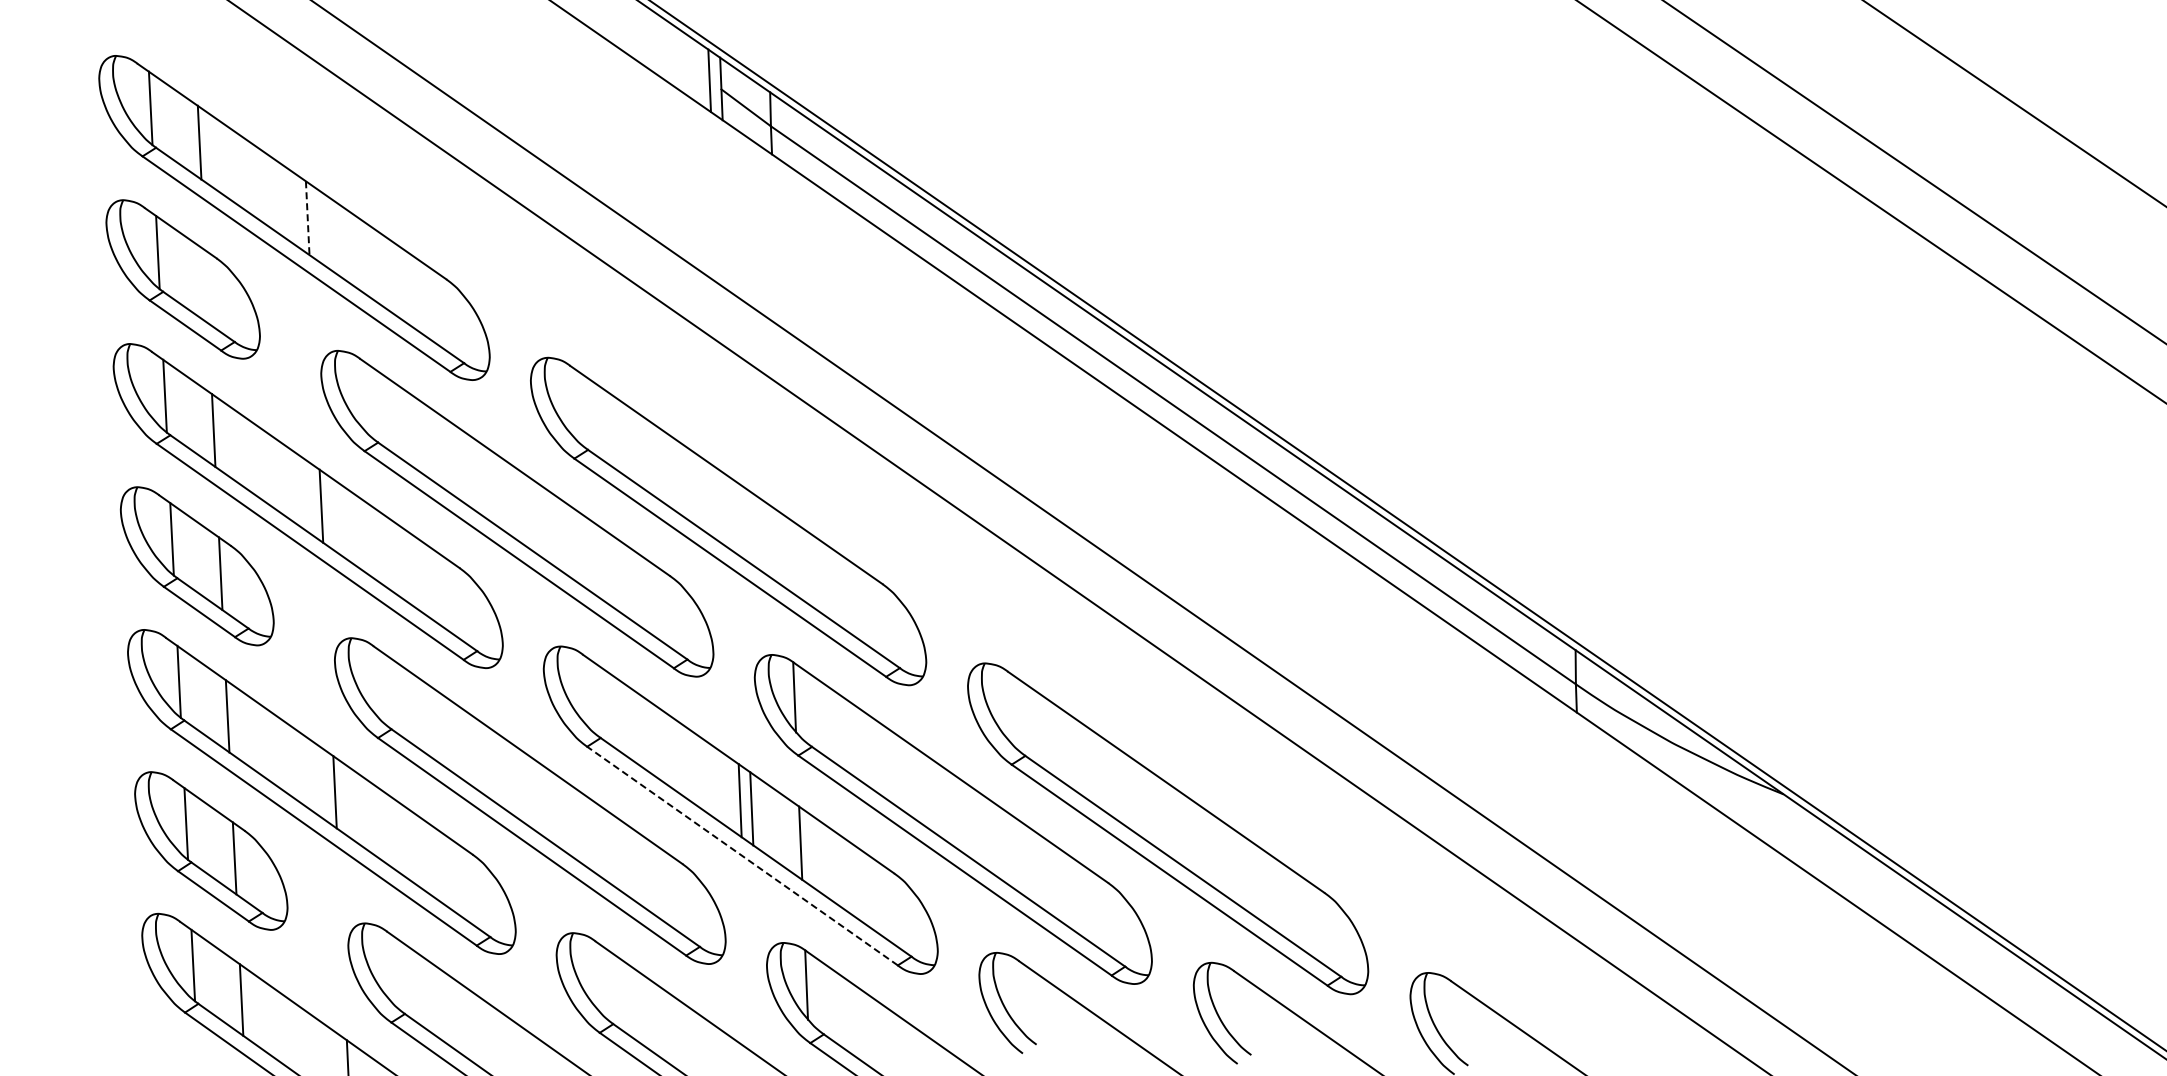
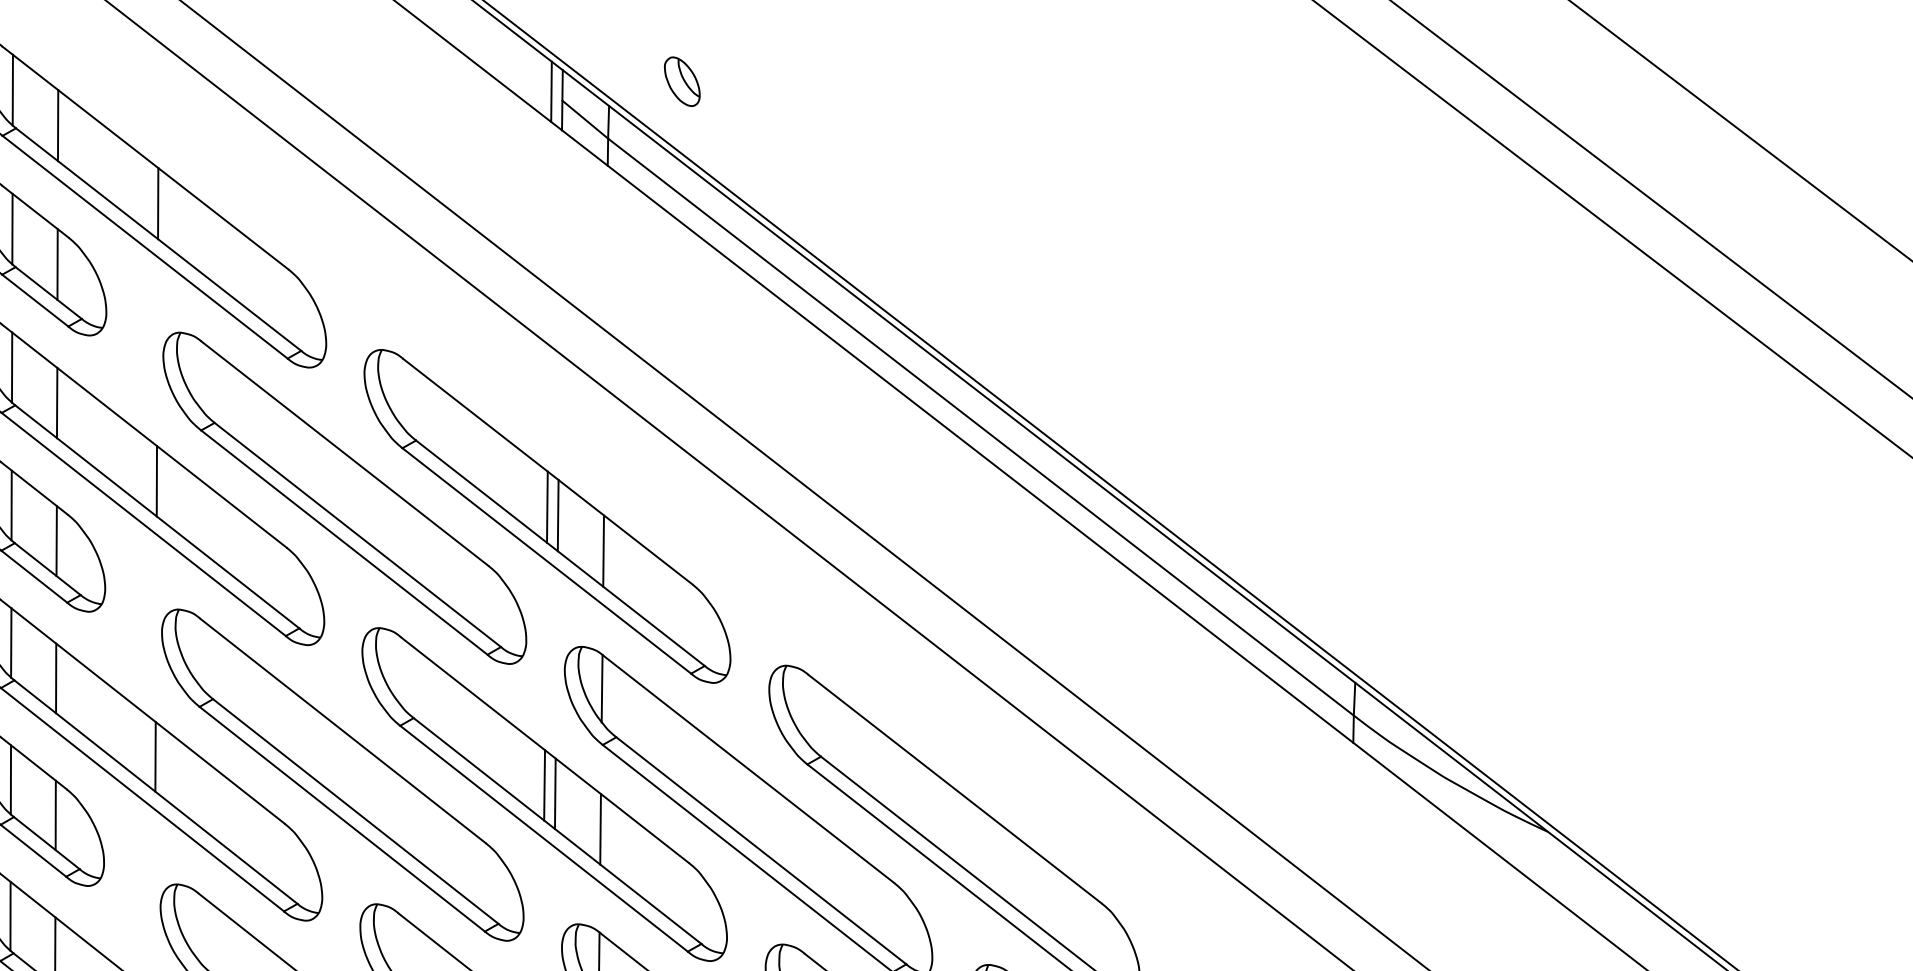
part: (844, 62) -> (682, 81), added
line: (307, 218) -> (157, 203), dashed -> solid
line: (206, 286) -> (57, 264), added
line: (727, 511) -> (546, 506), added
line: (739, 520) -> (558, 515), added
line: (788, 554) -> (603, 551), added
line: (742, 856) -> (544, 839), dashed -> solid

